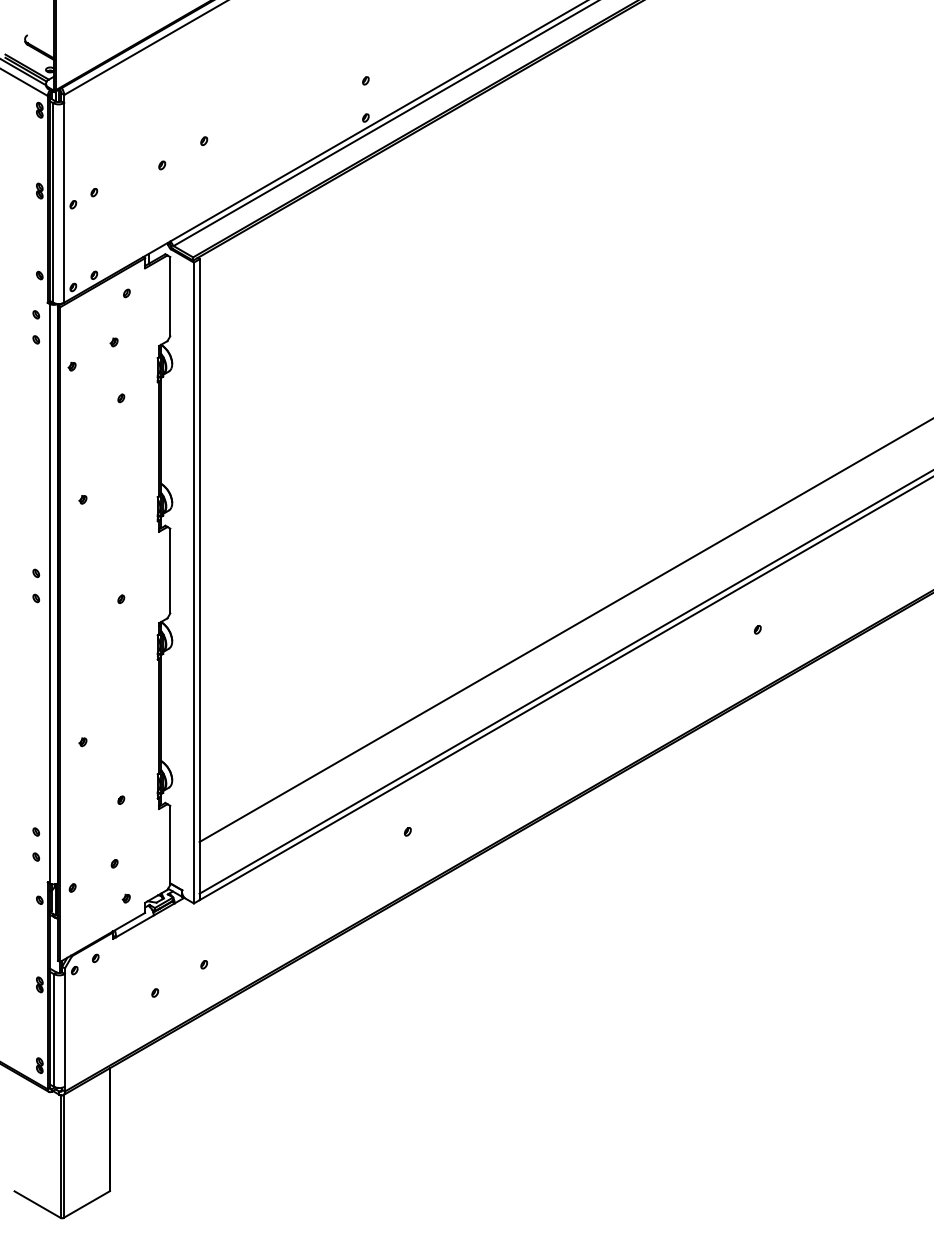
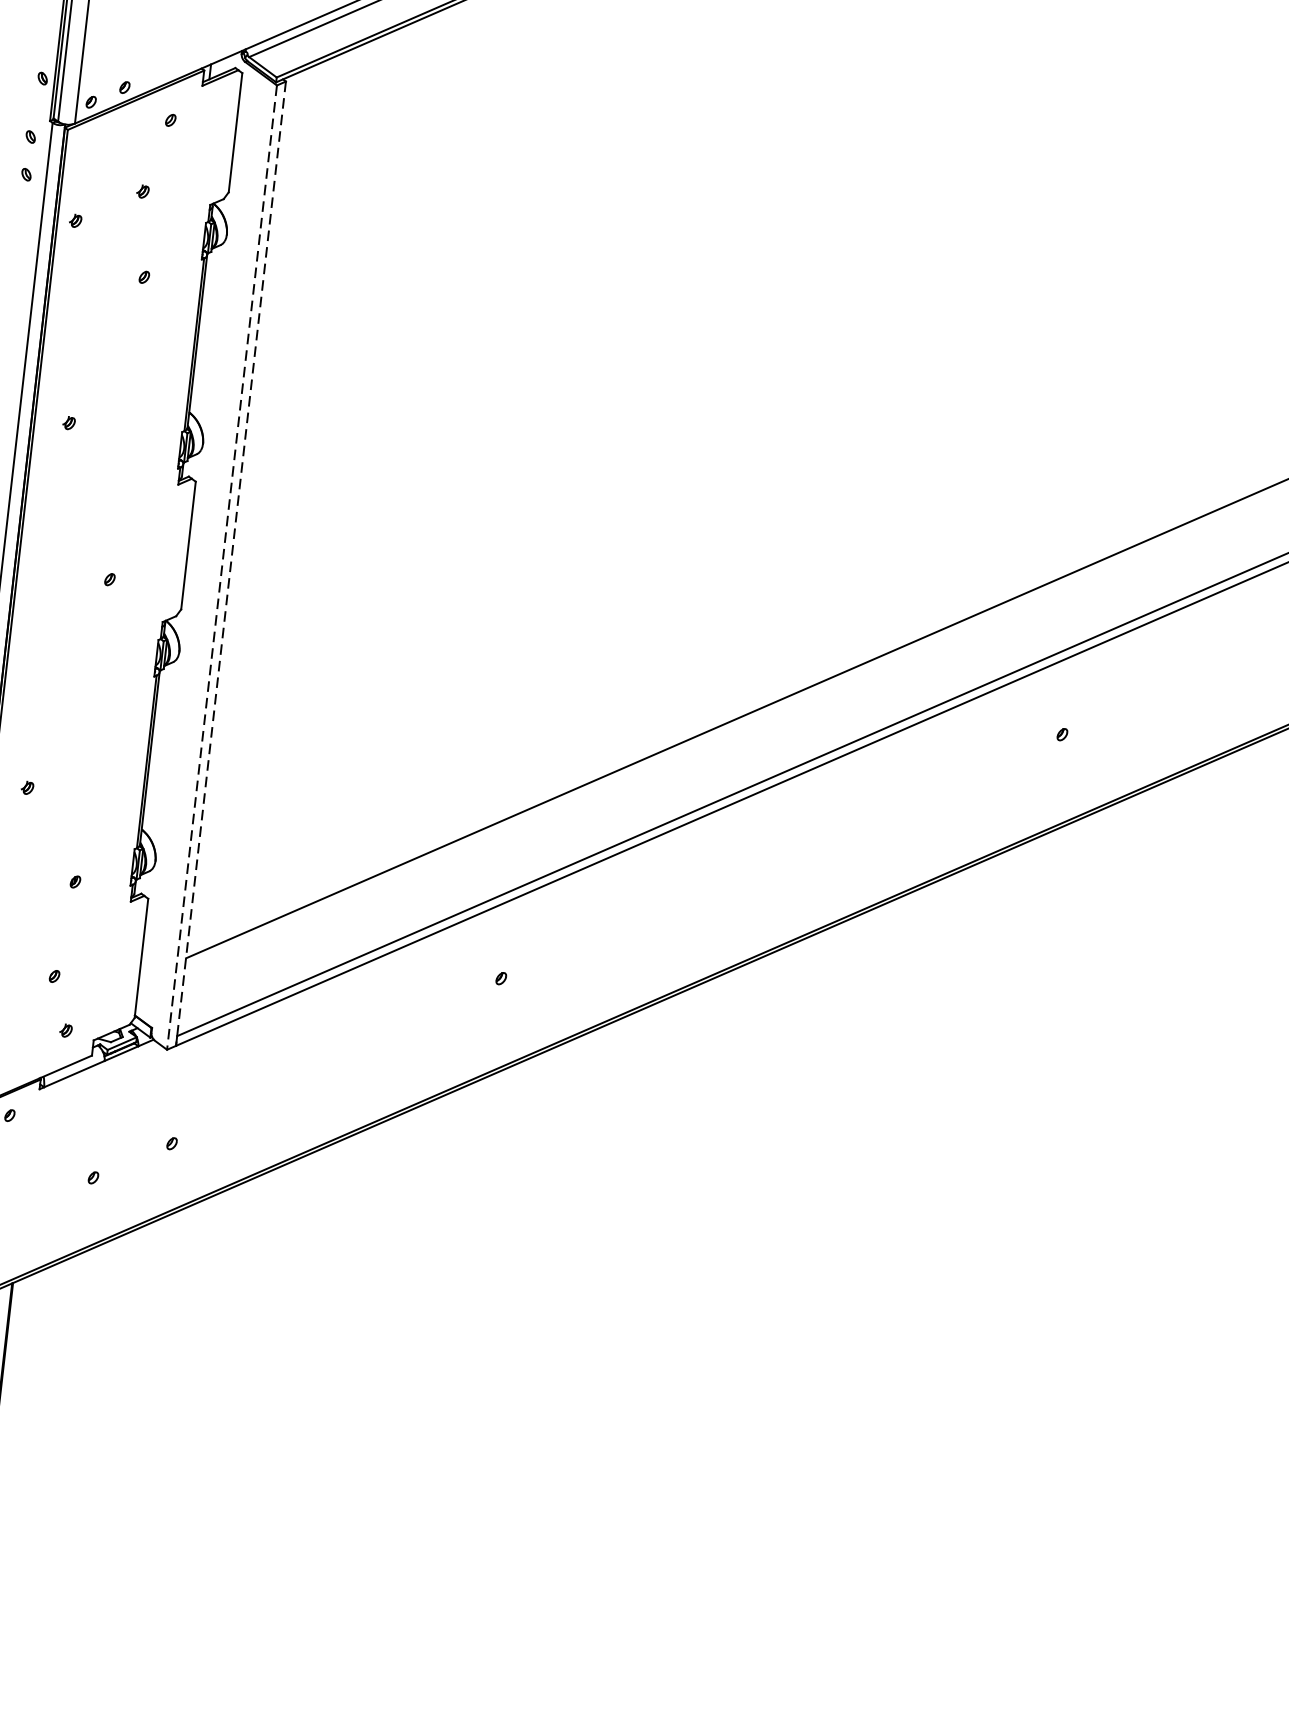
line: (199, 580) -> (230, 564), solid -> dashed
line: (193, 583) -> (221, 568), solid -> dashed

